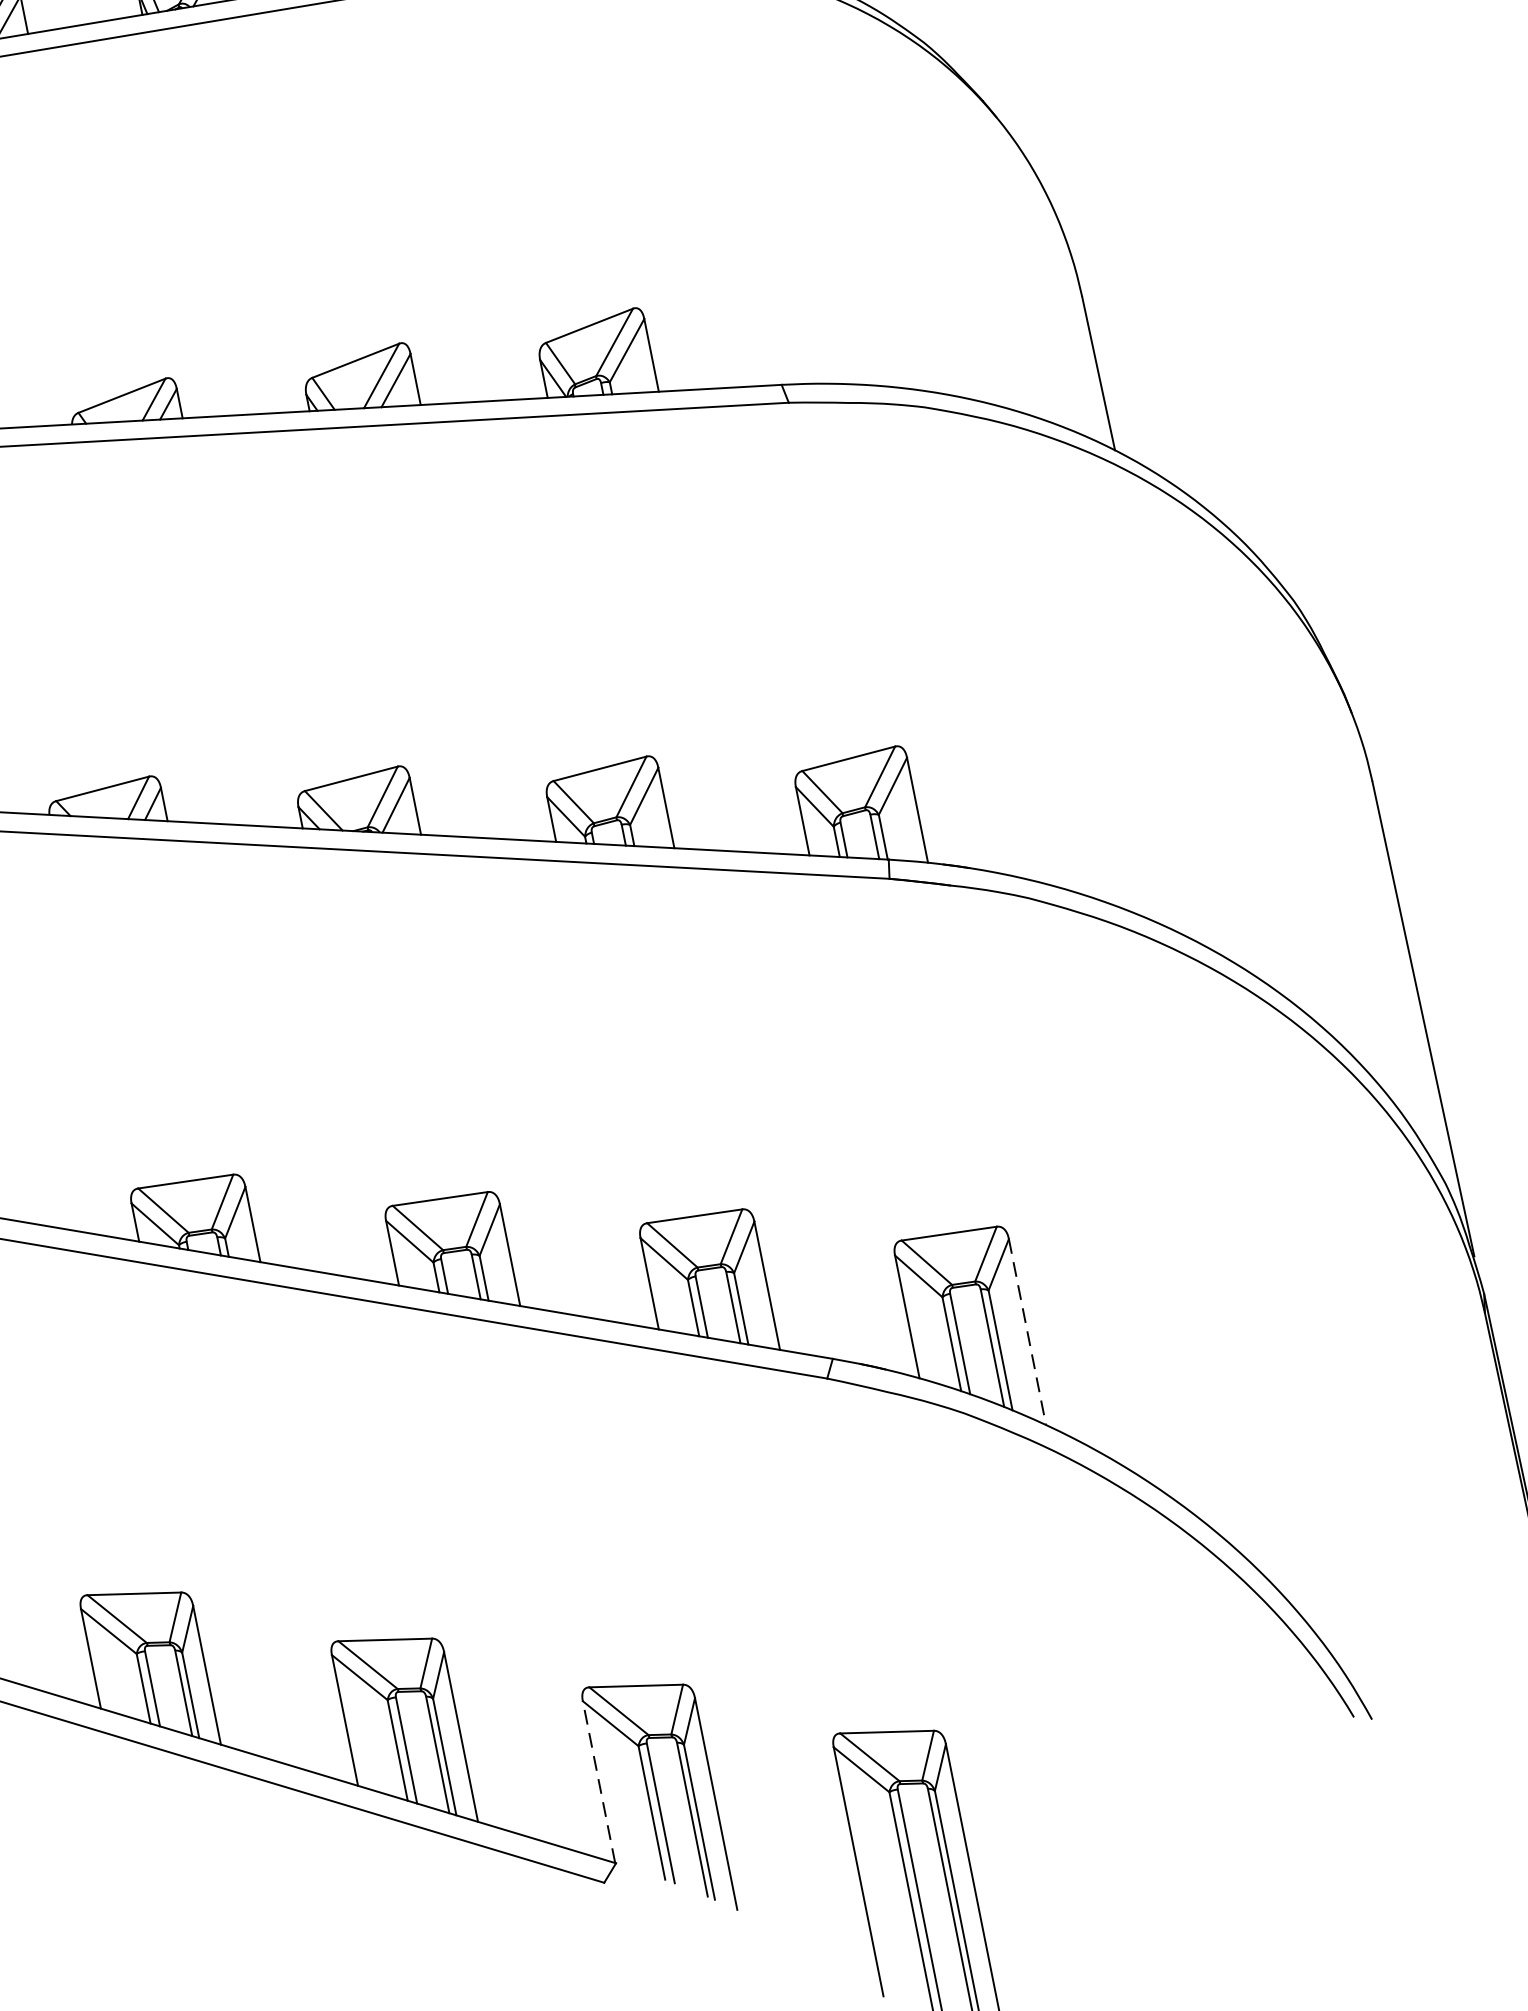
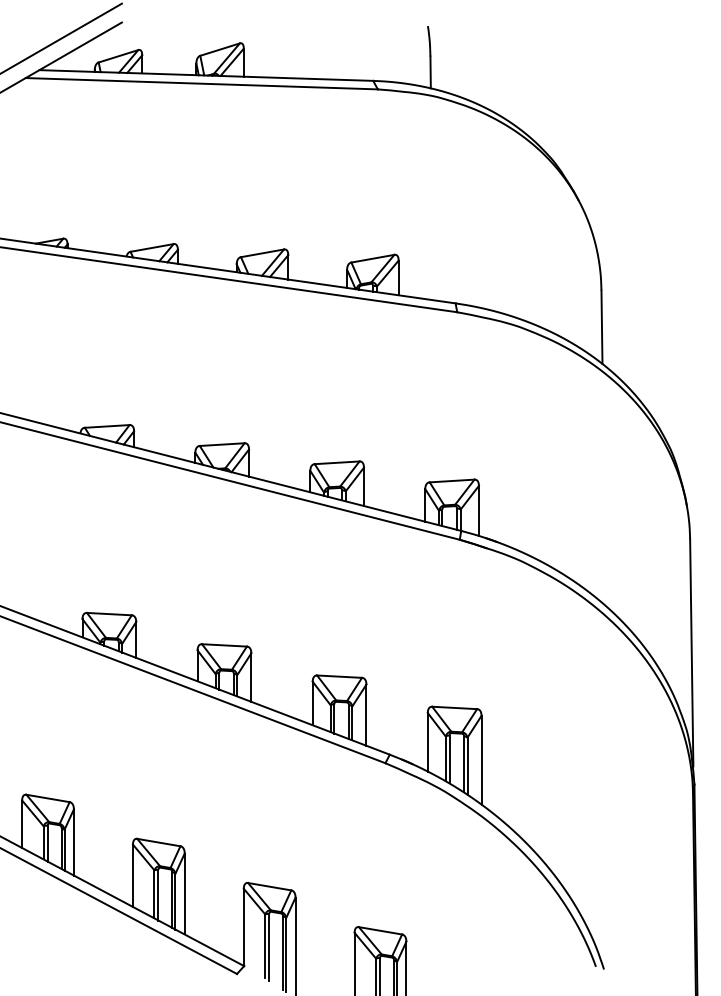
line: (1027, 1332) -> (481, 760), dashed -> solid
line: (598, 1782) -> (243, 927), dashed -> solid

